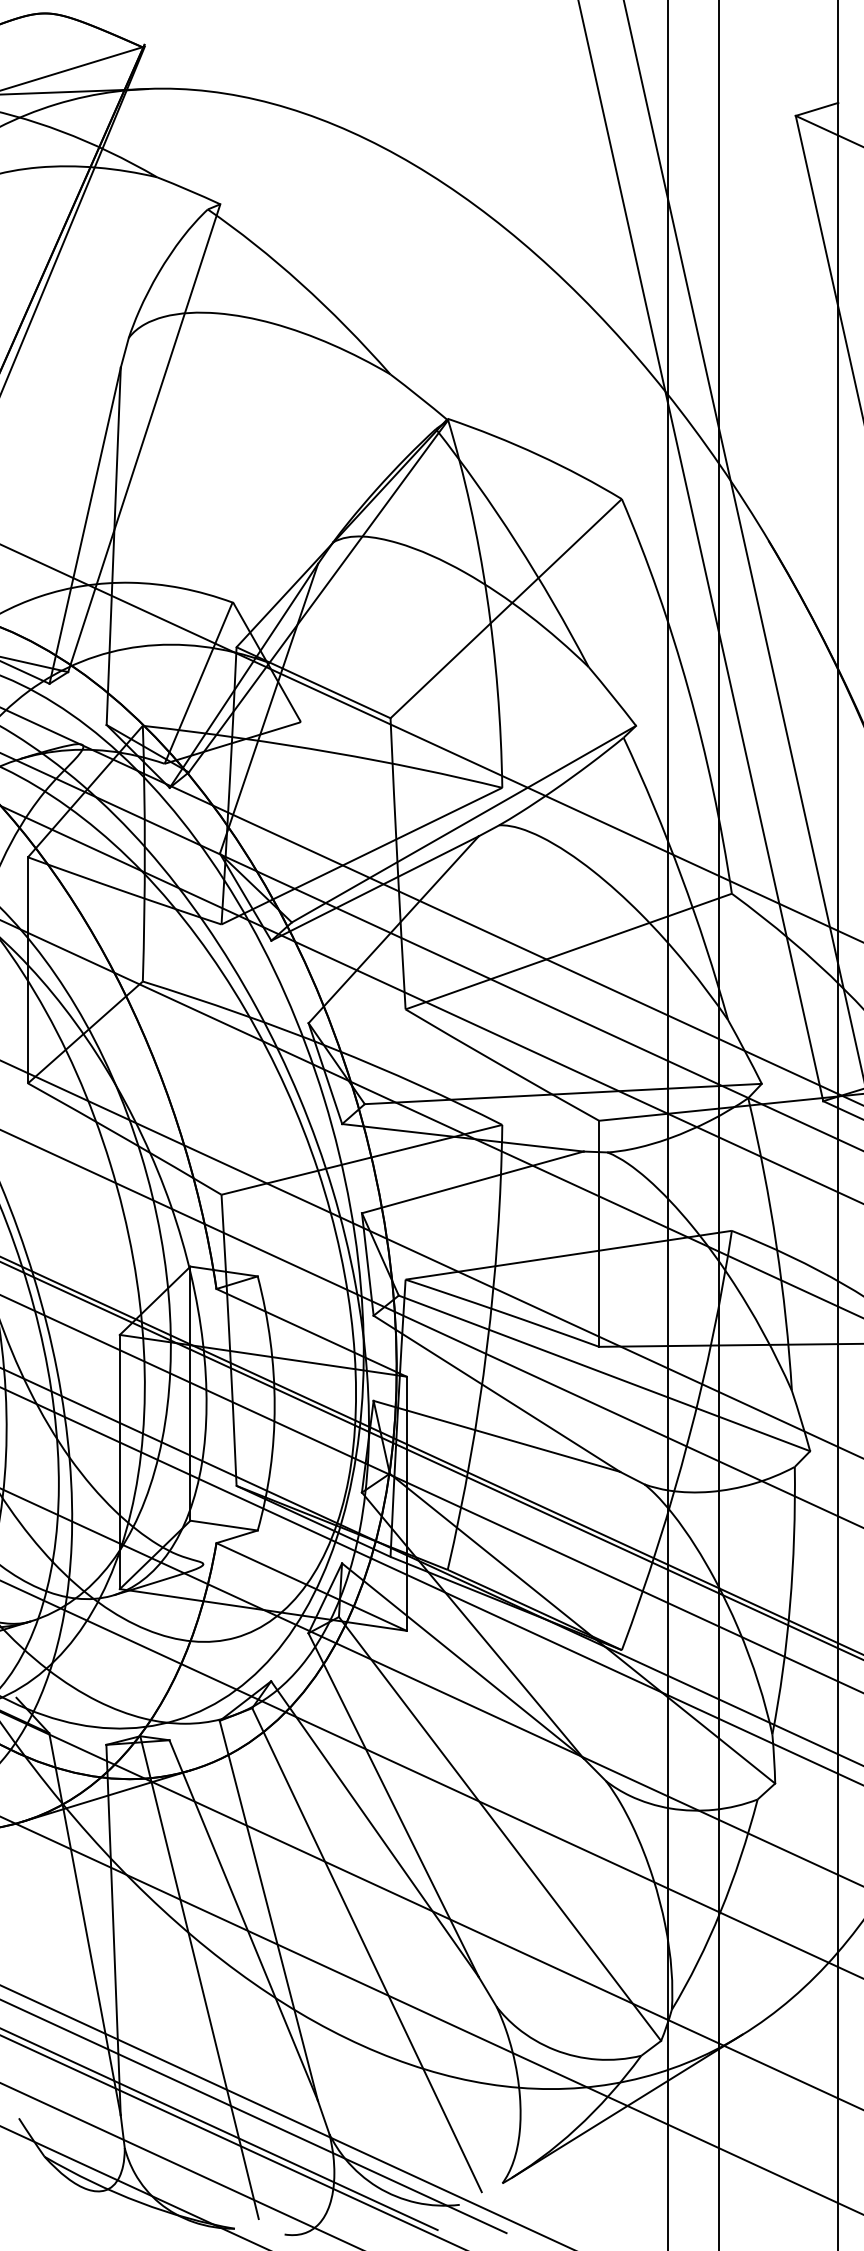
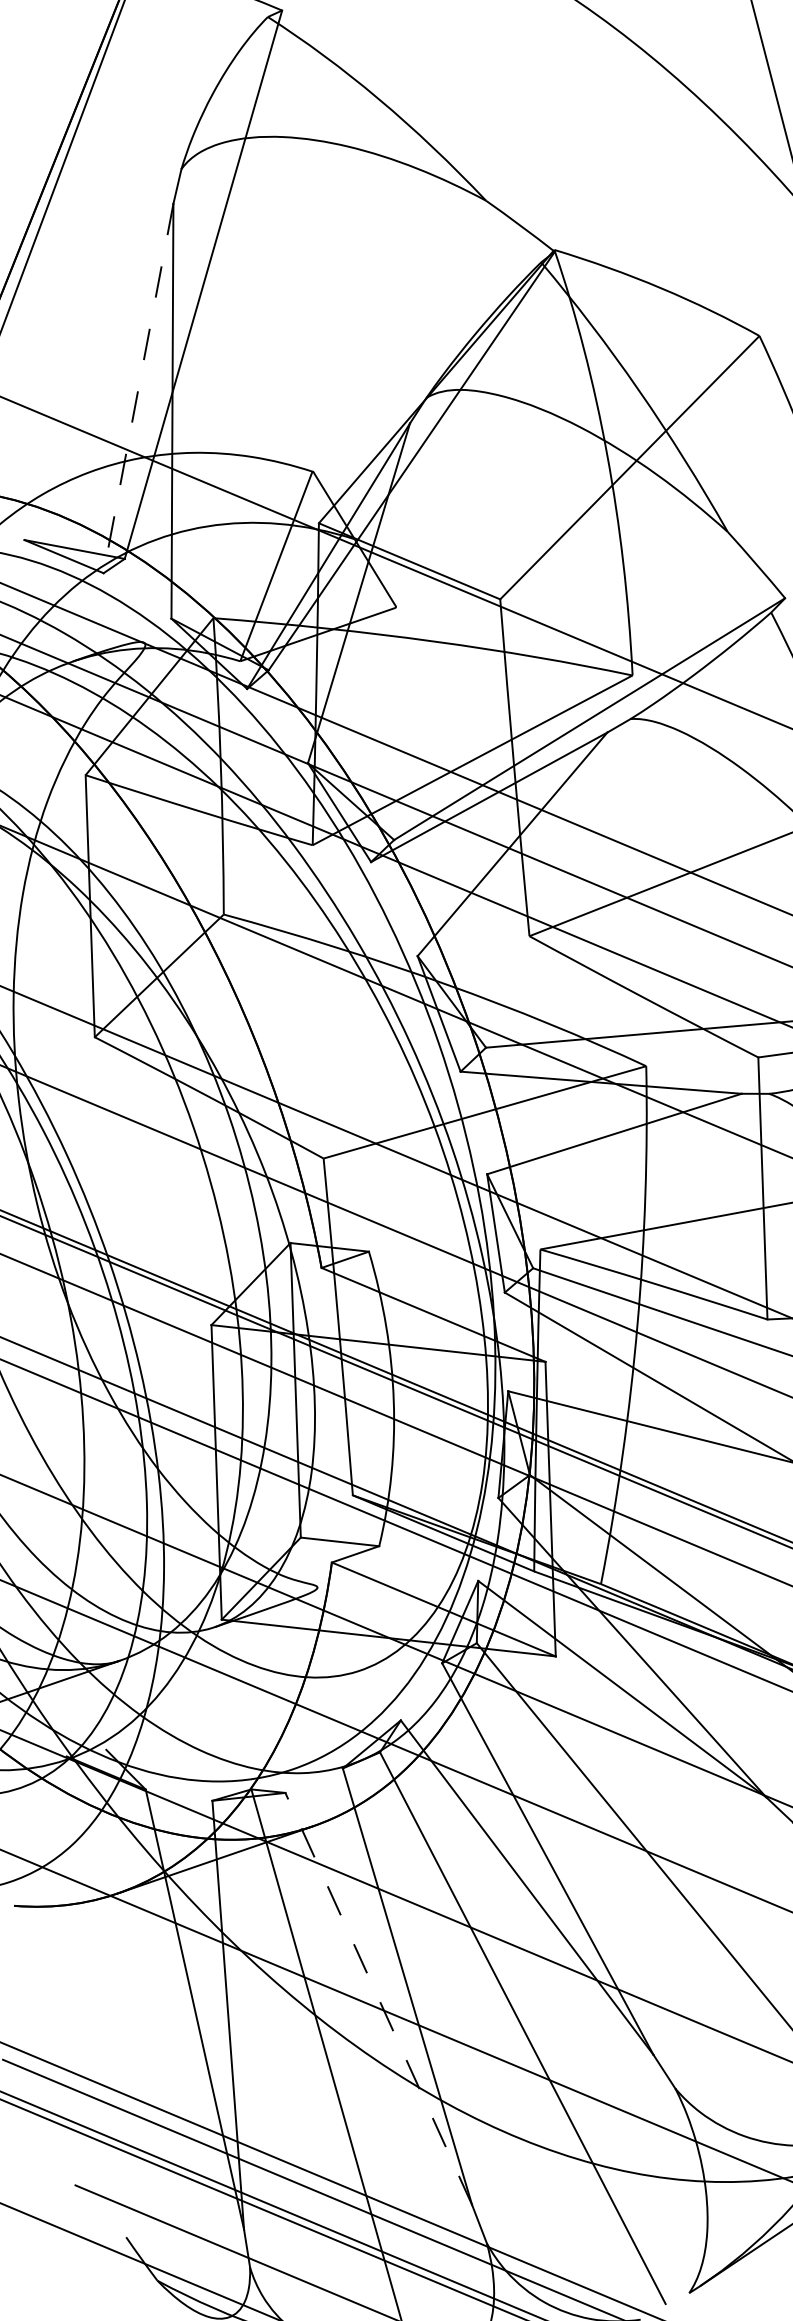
line: (85, 526) -> (138, 389), solid -> dashed
line: (243, 1920) -> (378, 1998), solid -> dashed

